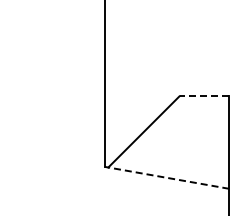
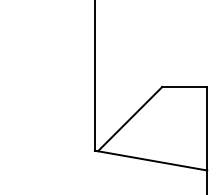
line: (204, 96) -> (184, 87), dashed -> solid
line: (166, 177) -> (150, 160), dashed -> solid

